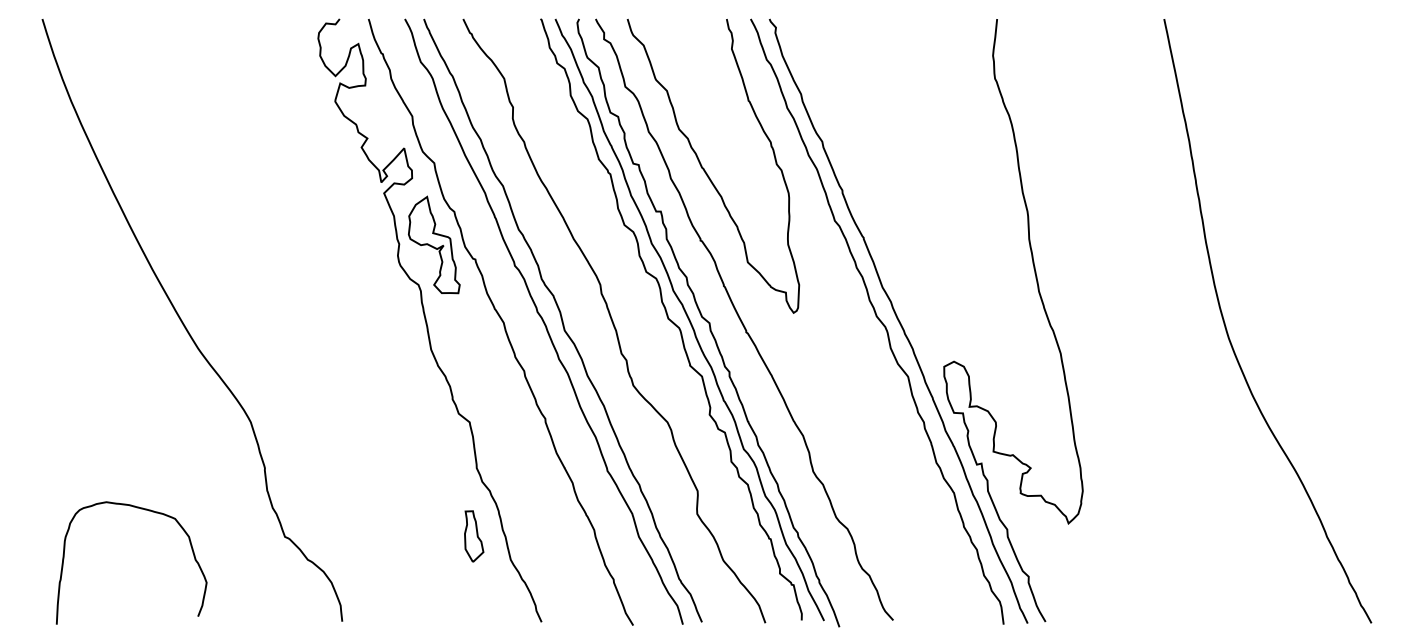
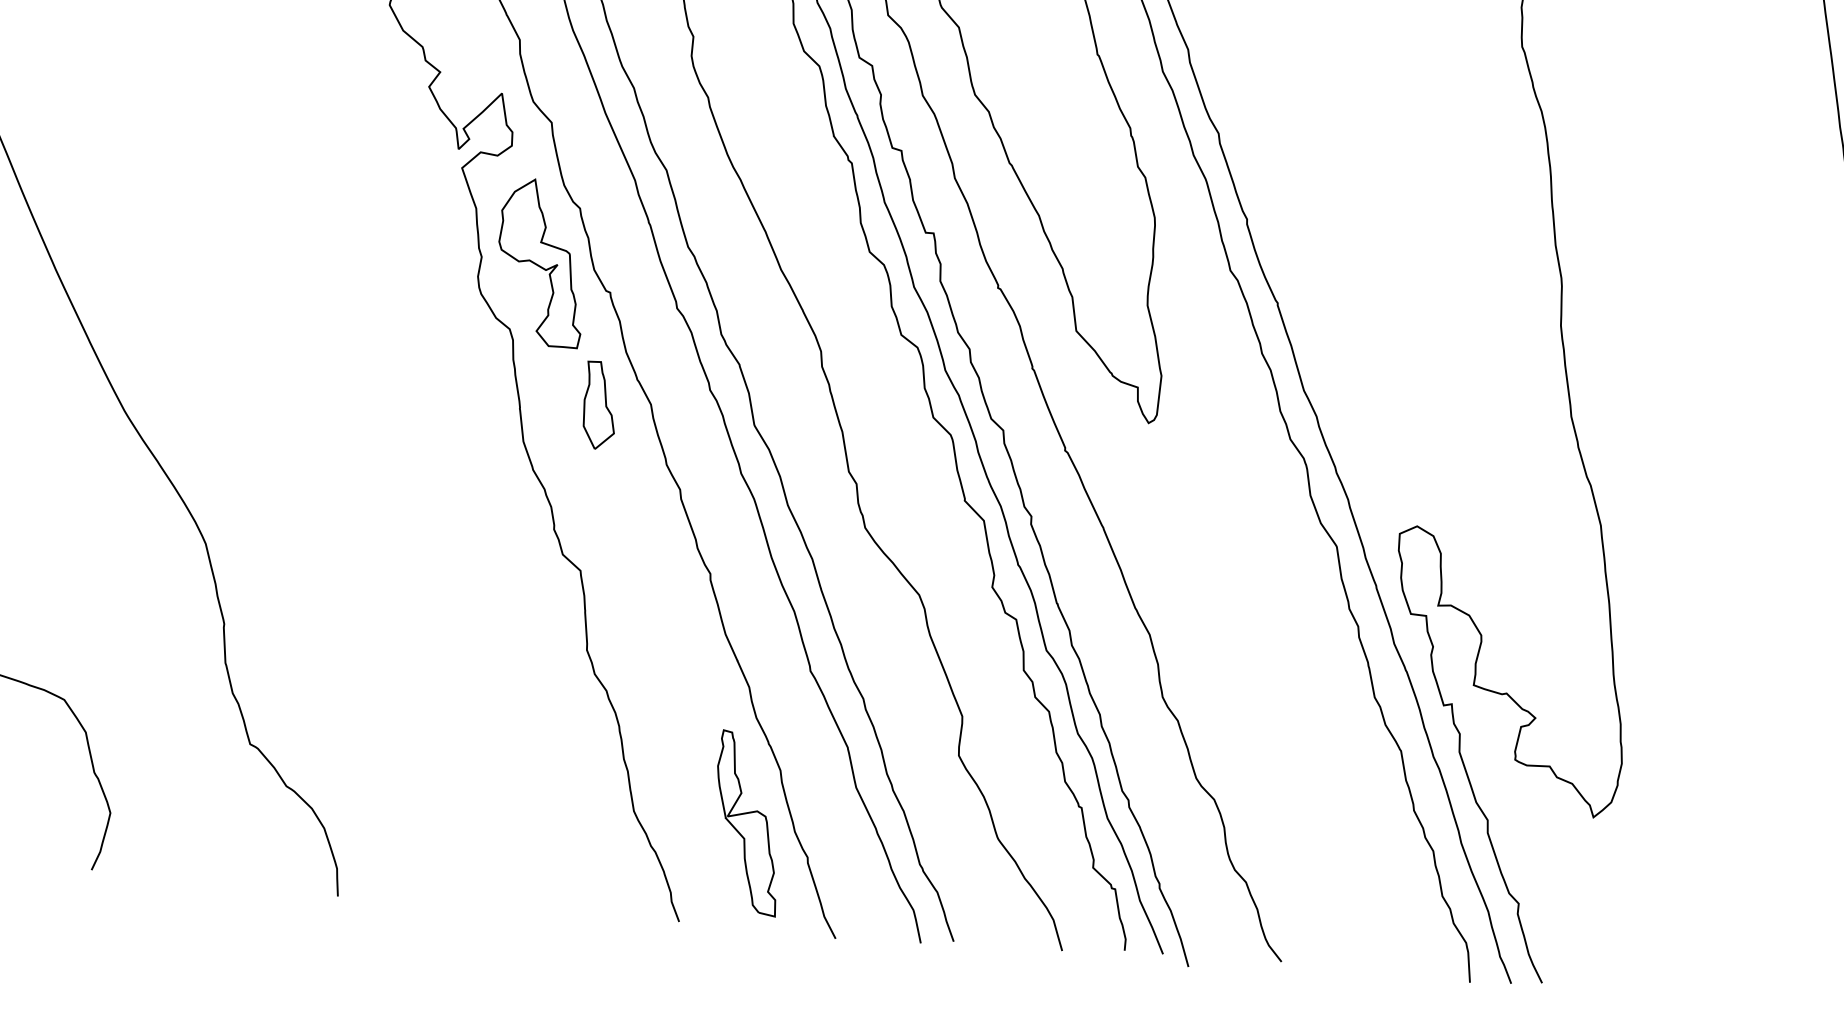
part: (474, 536) -> (600, 405), moved
part: (576, 562) -> (746, 823), added

